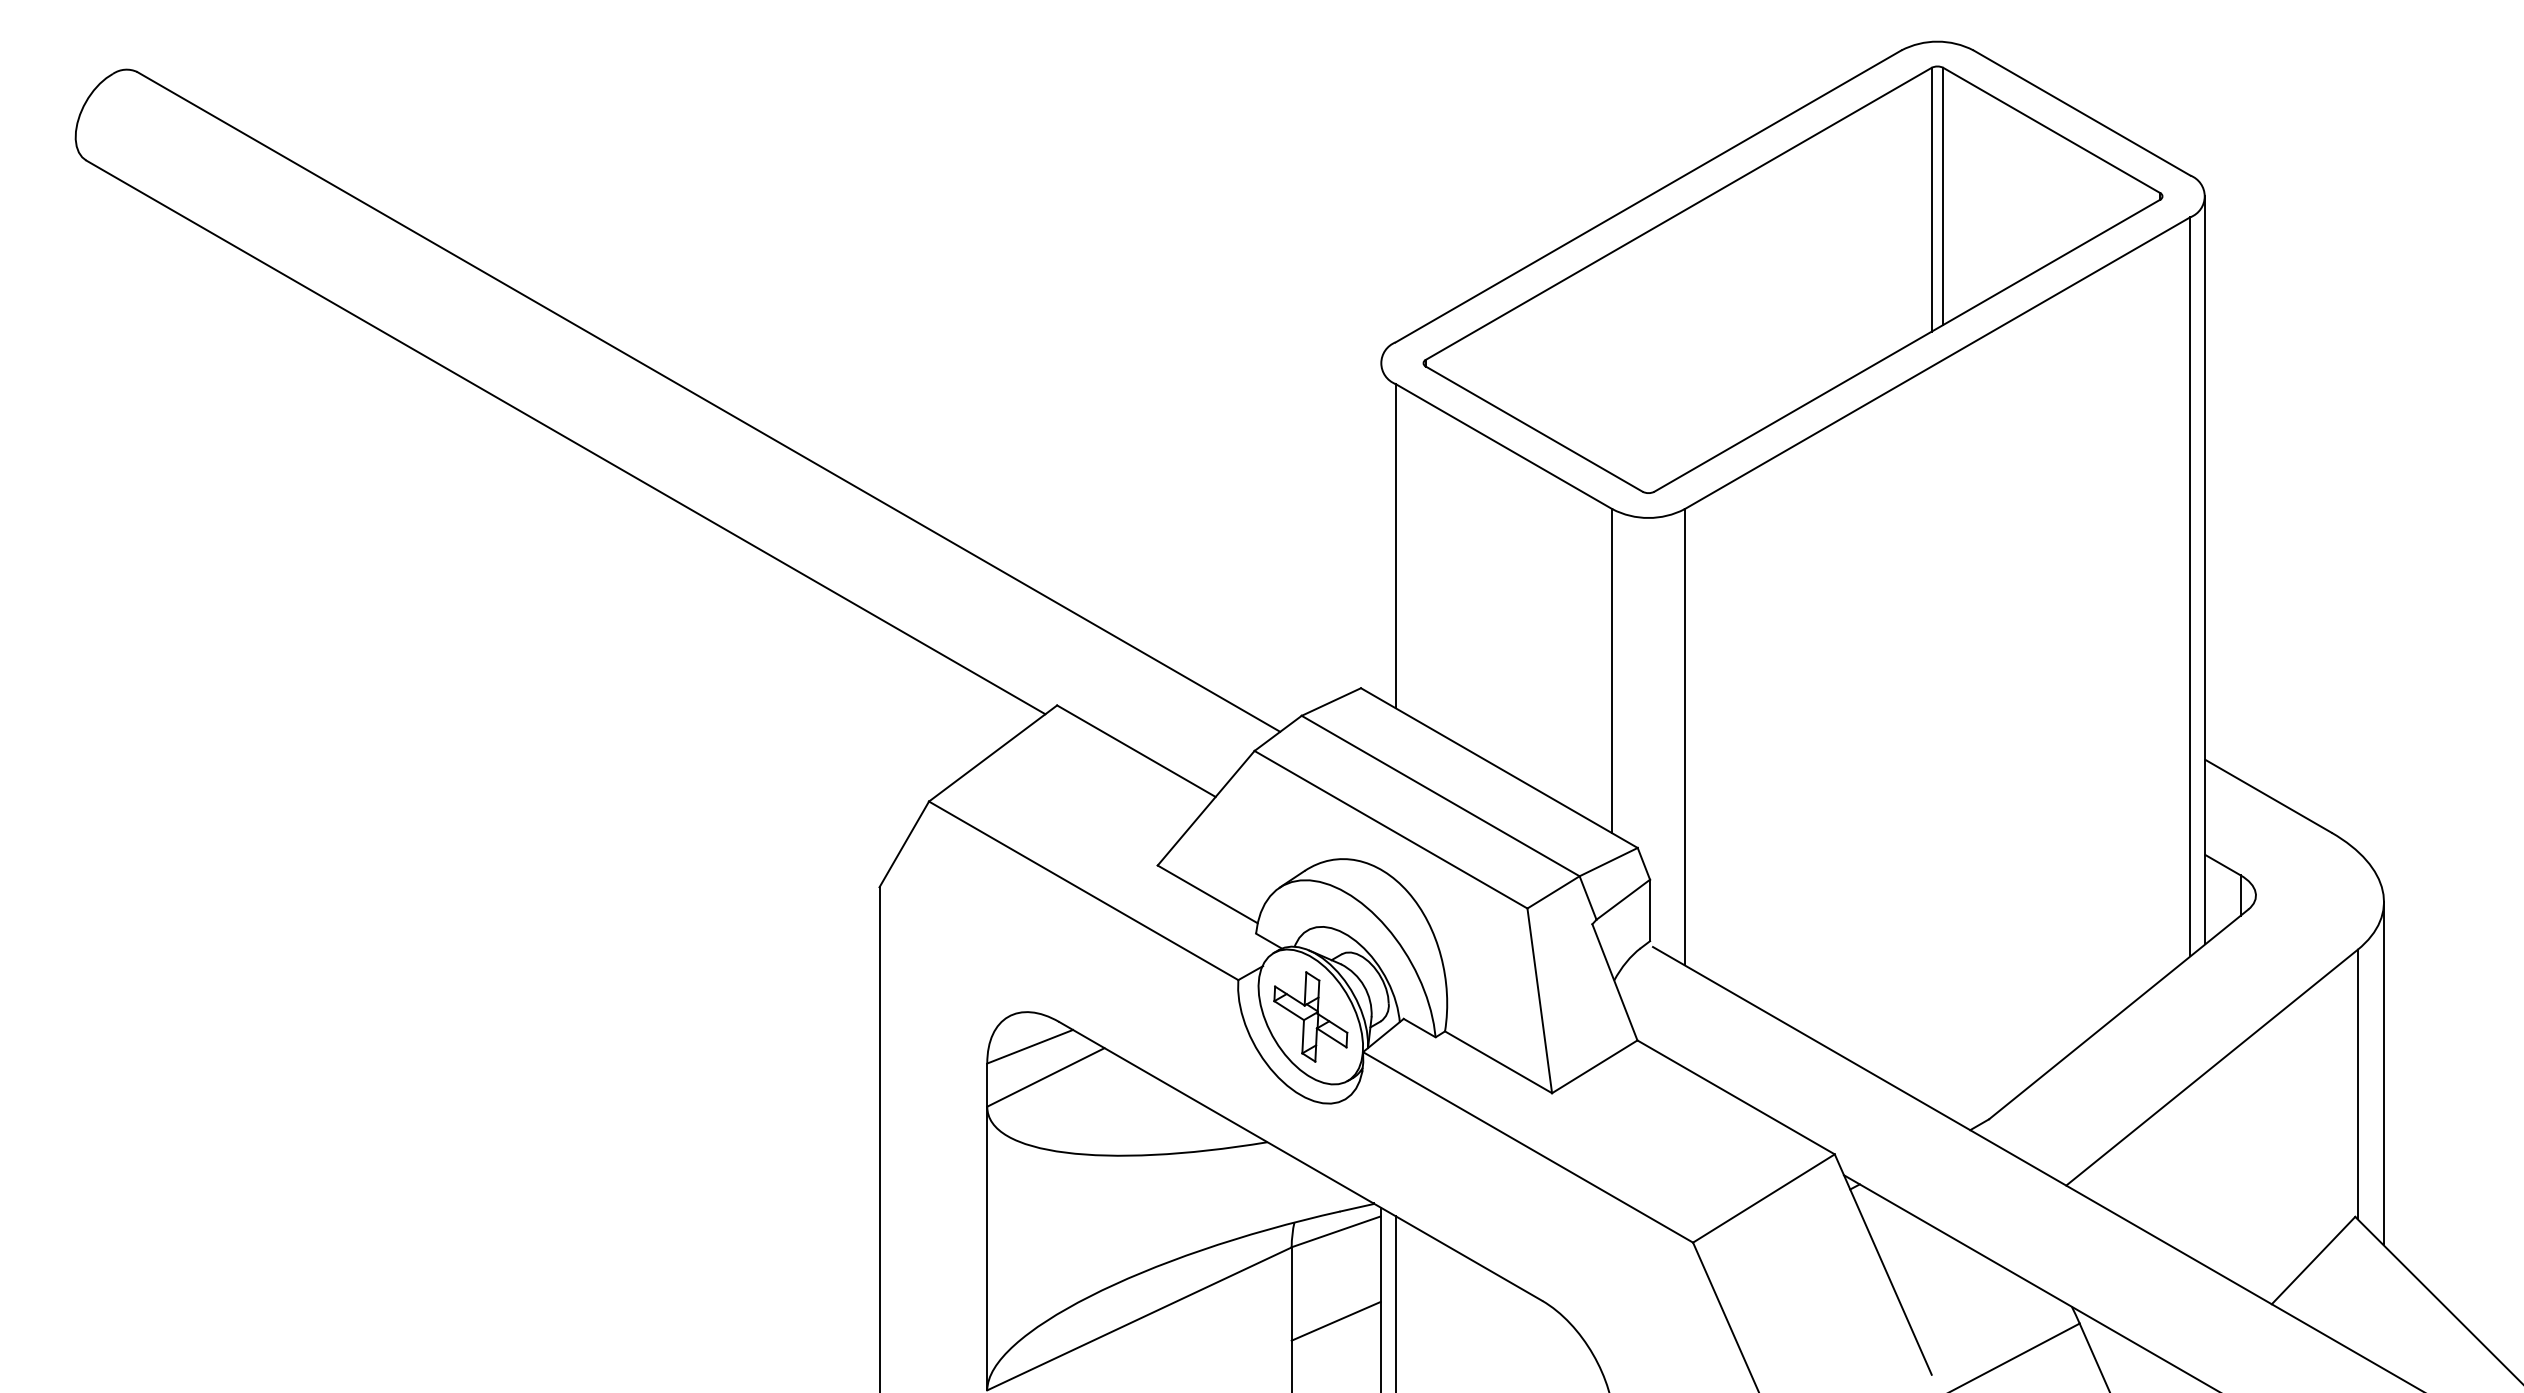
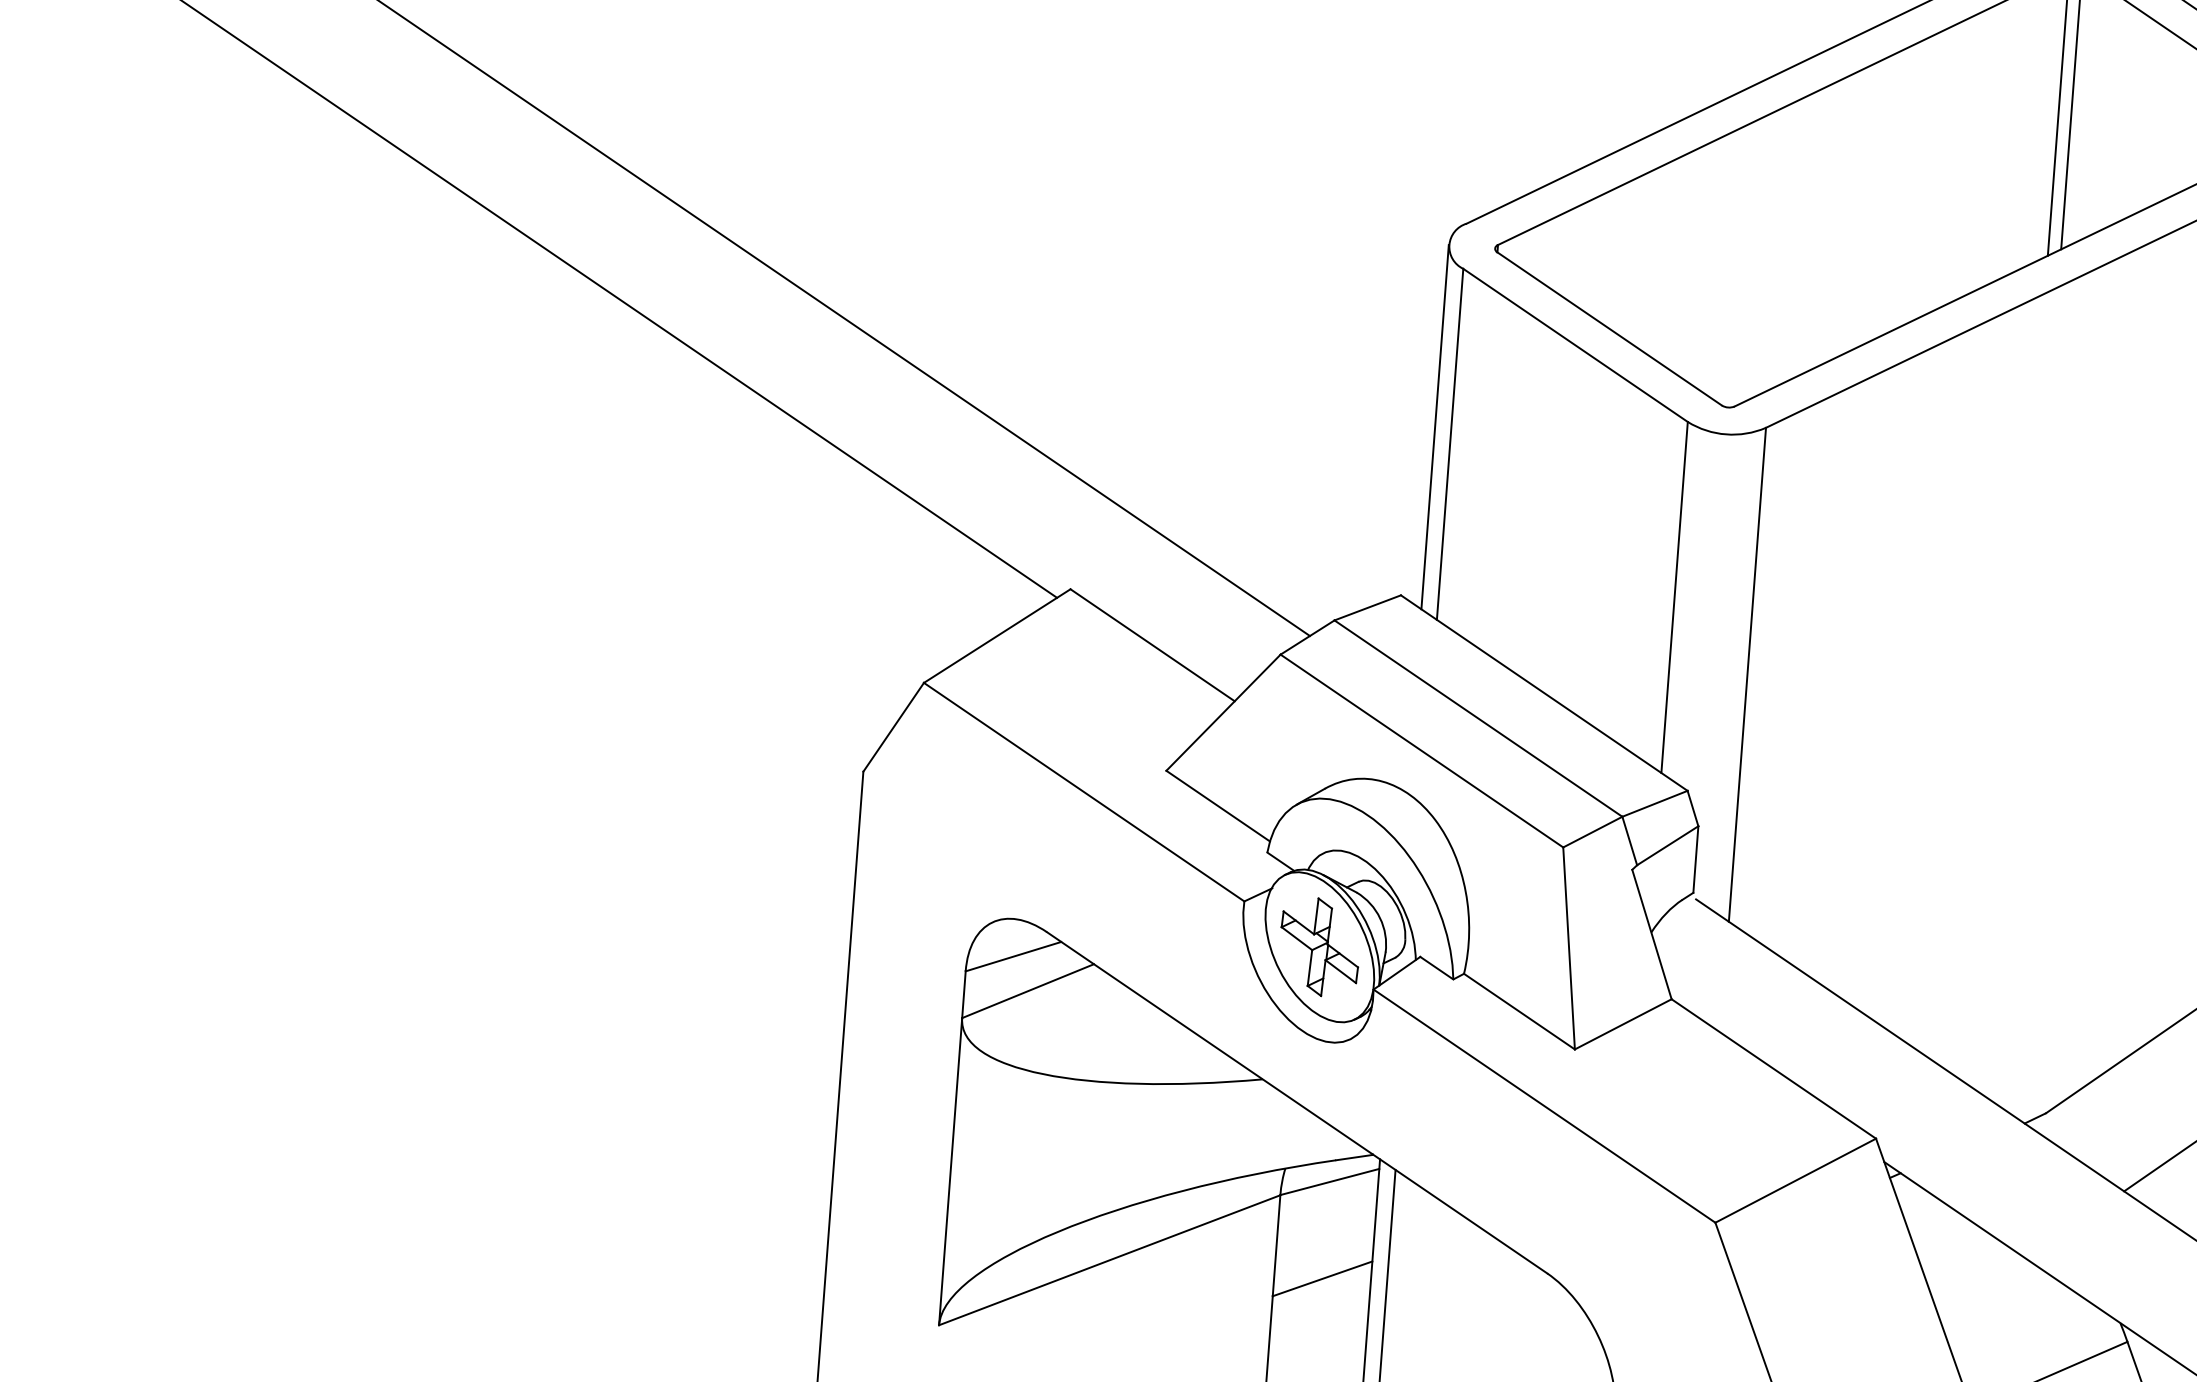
line: (1380, 531) -> (1434, 427), added

